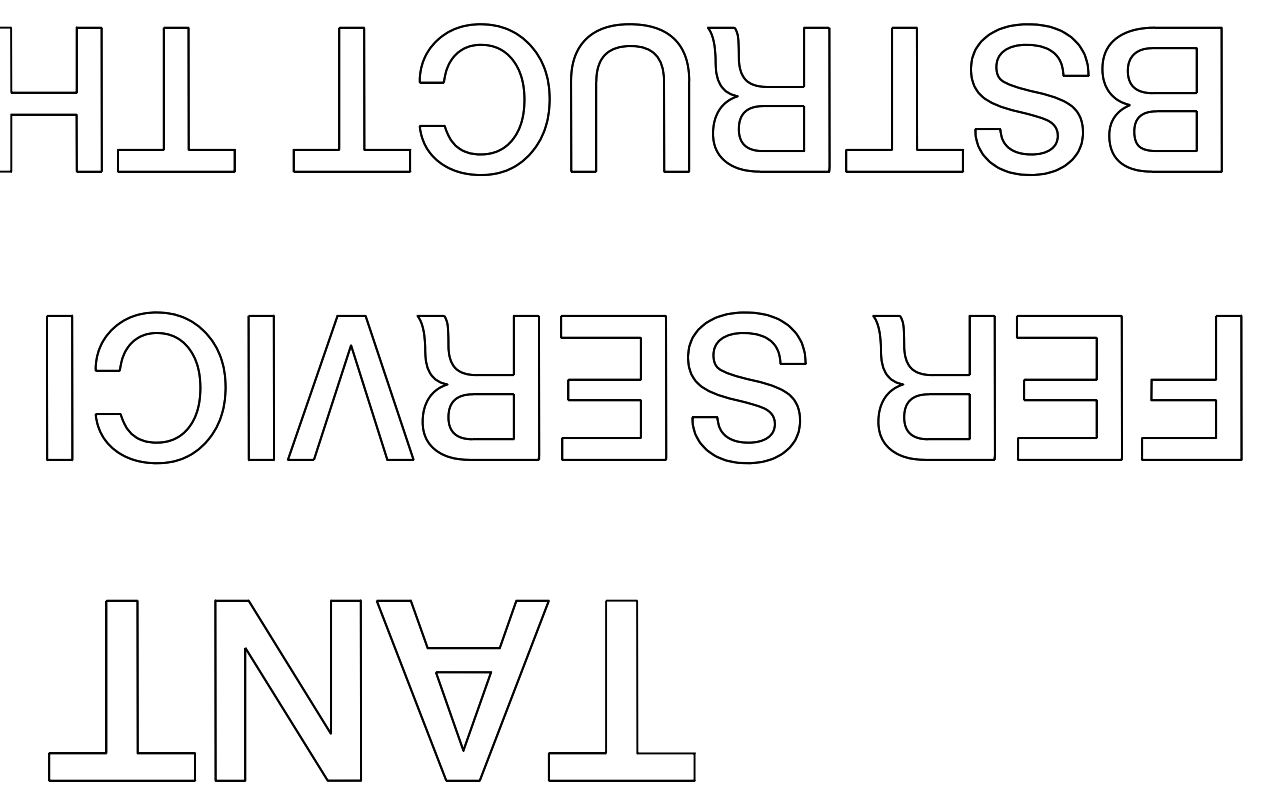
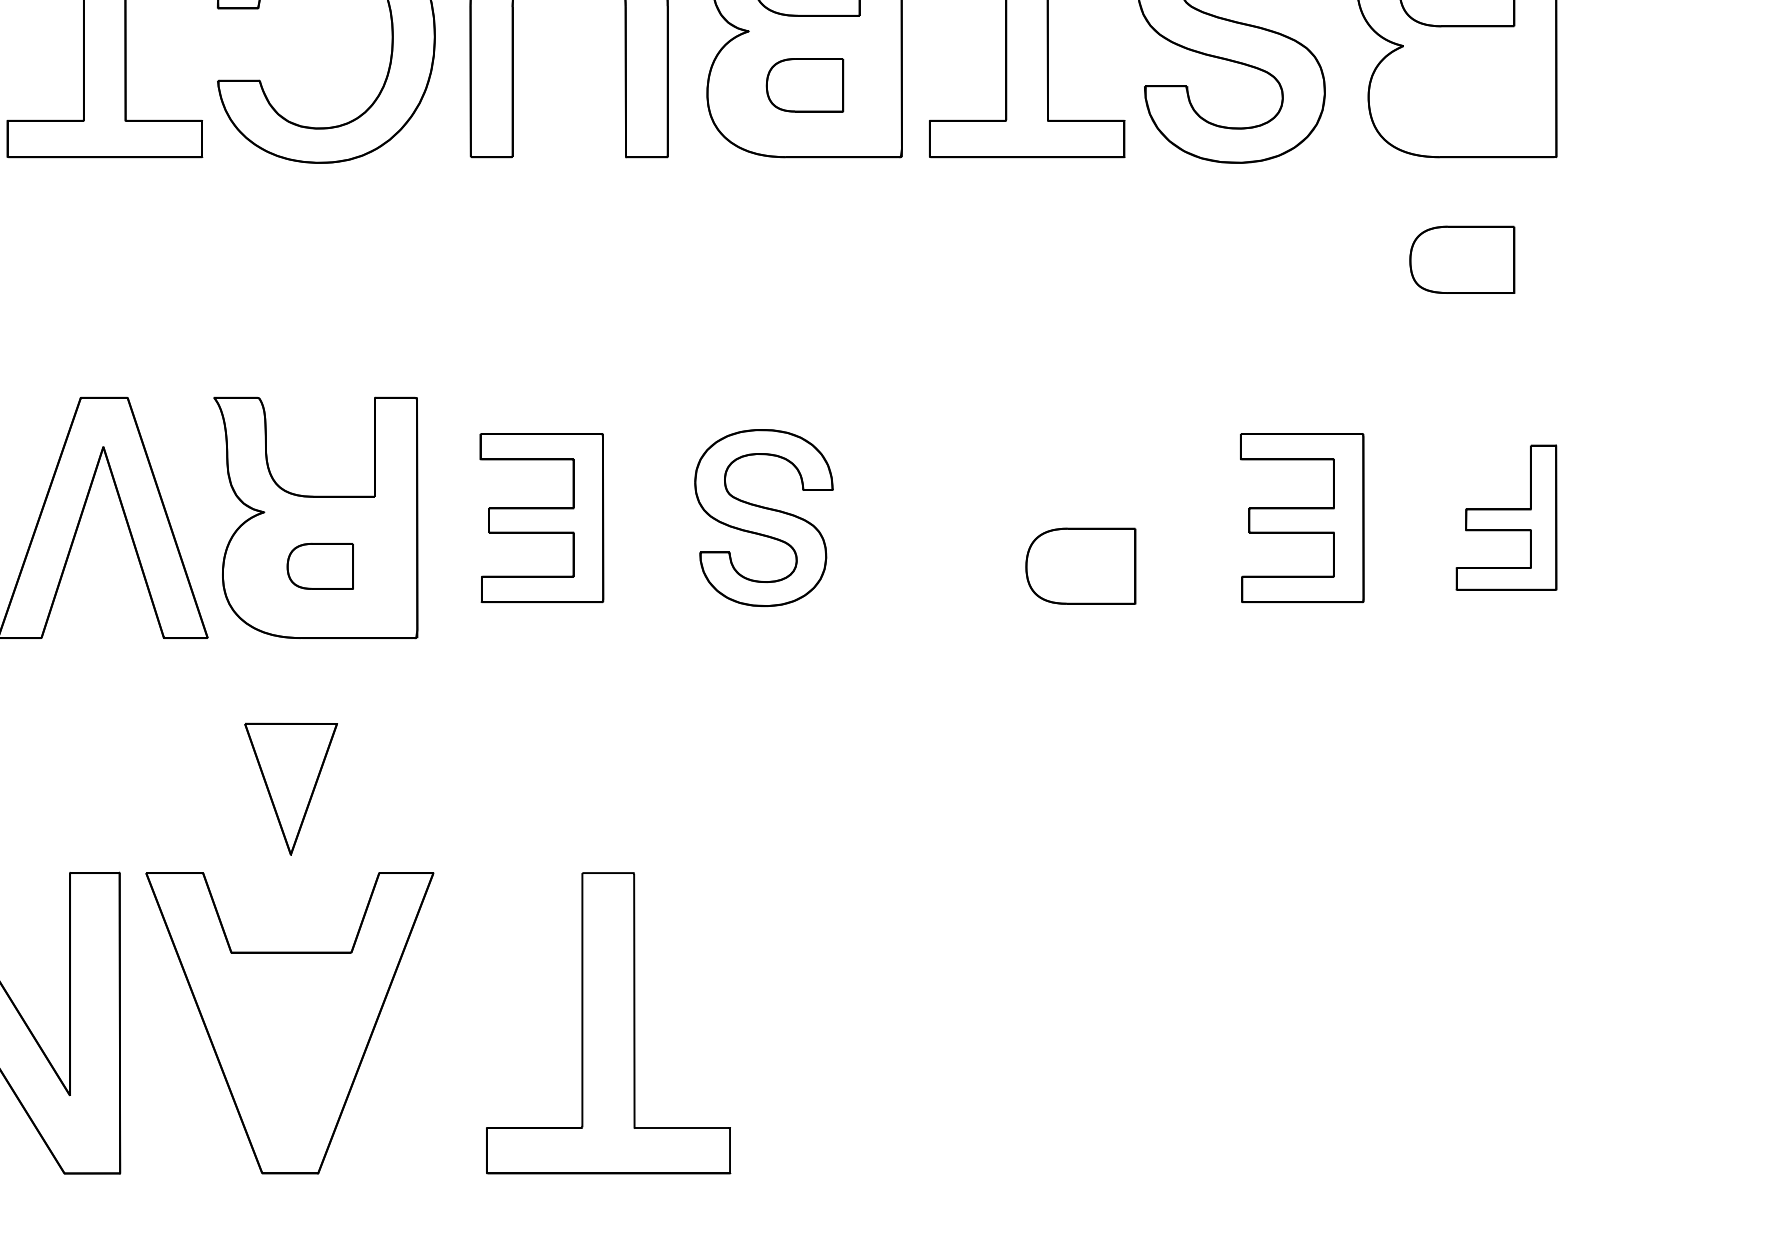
part: (771, 128) -> (805, 85), size x0.7
part: (1165, 130) -> (1462, 258), moved
part: (613, 387) -> (541, 517), size x0.7
part: (746, 387) -> (763, 517), size x0.7
part: (933, 387) -> (1075, 517), removed
part: (1069, 387) -> (1302, 517), size x0.7
part: (1191, 387) -> (1505, 517), size x0.6
part: (480, 416) -> (319, 565), size x0.6
part: (621, 690) -> (608, 1022), moved
part: (463, 711) -> (291, 789), moved

